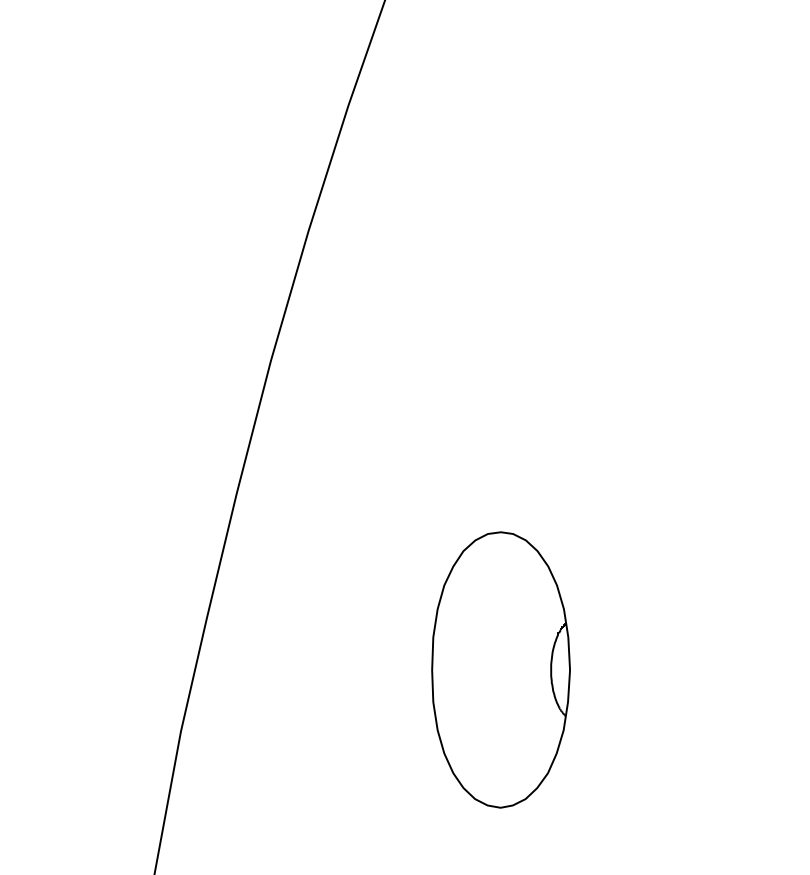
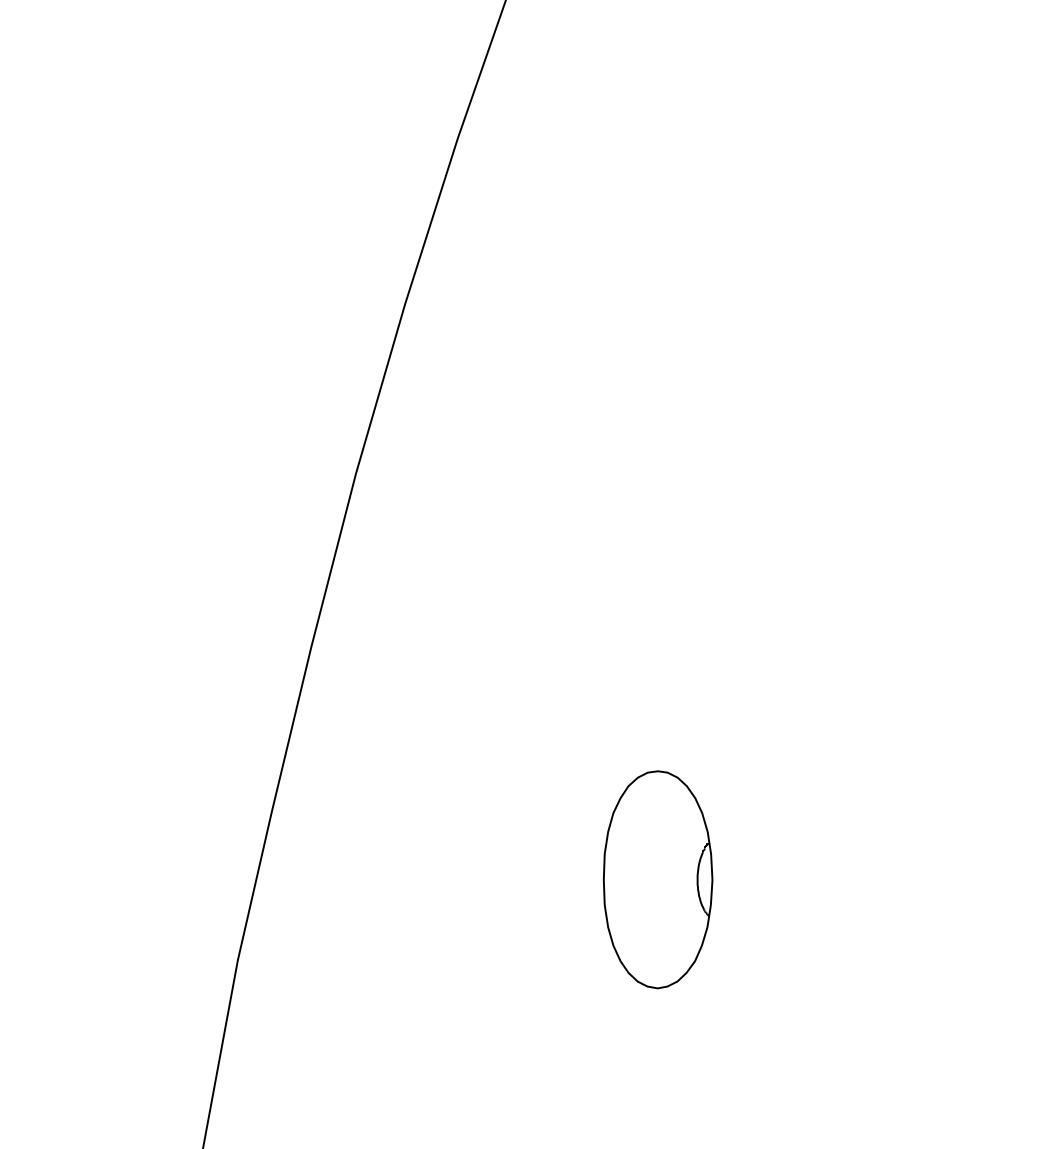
part: (500, 669) -> (657, 879), size x0.6

